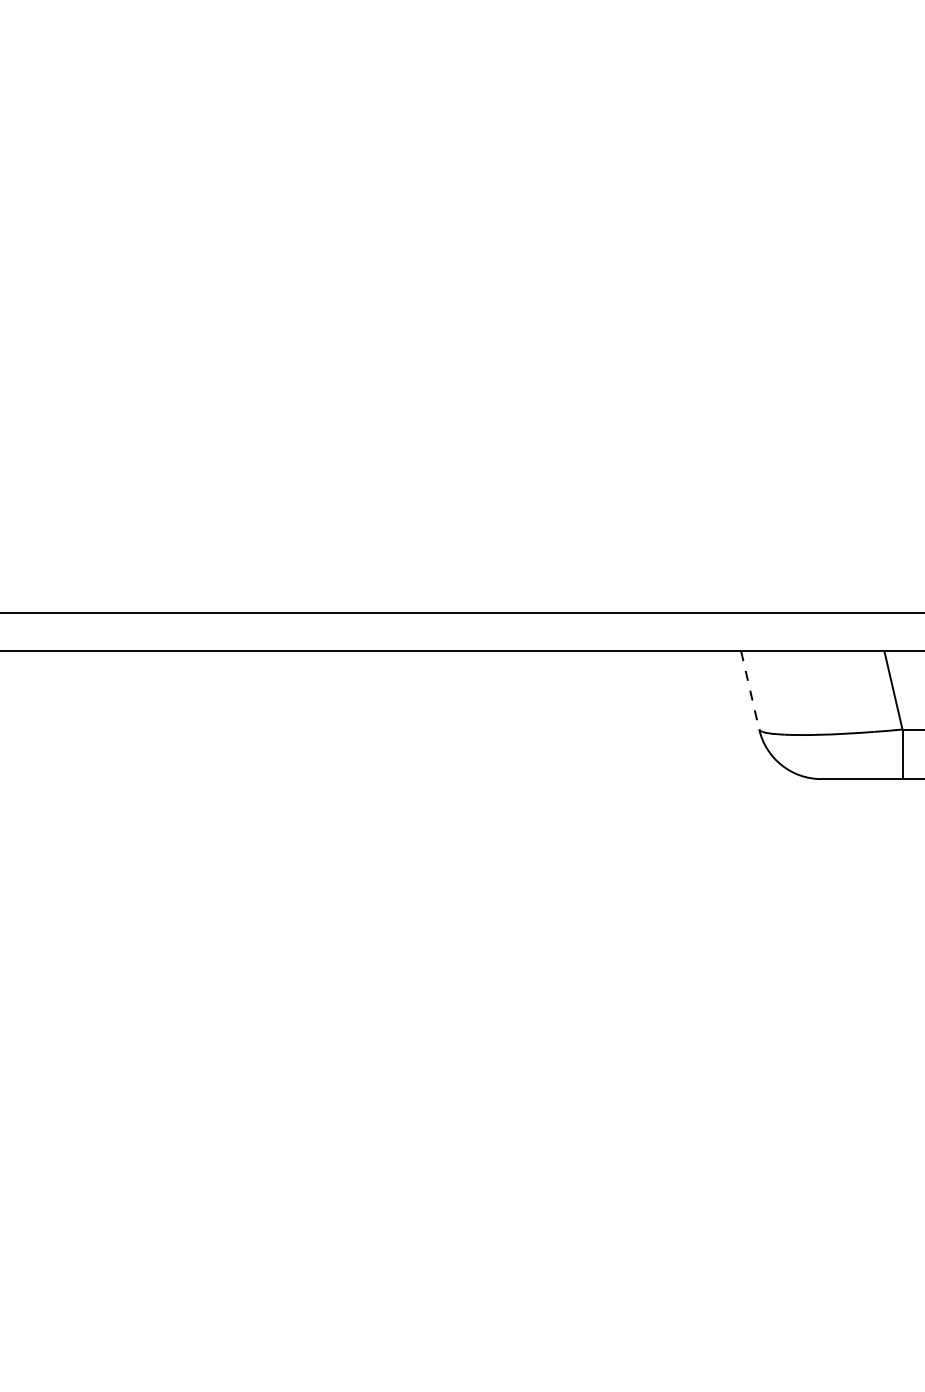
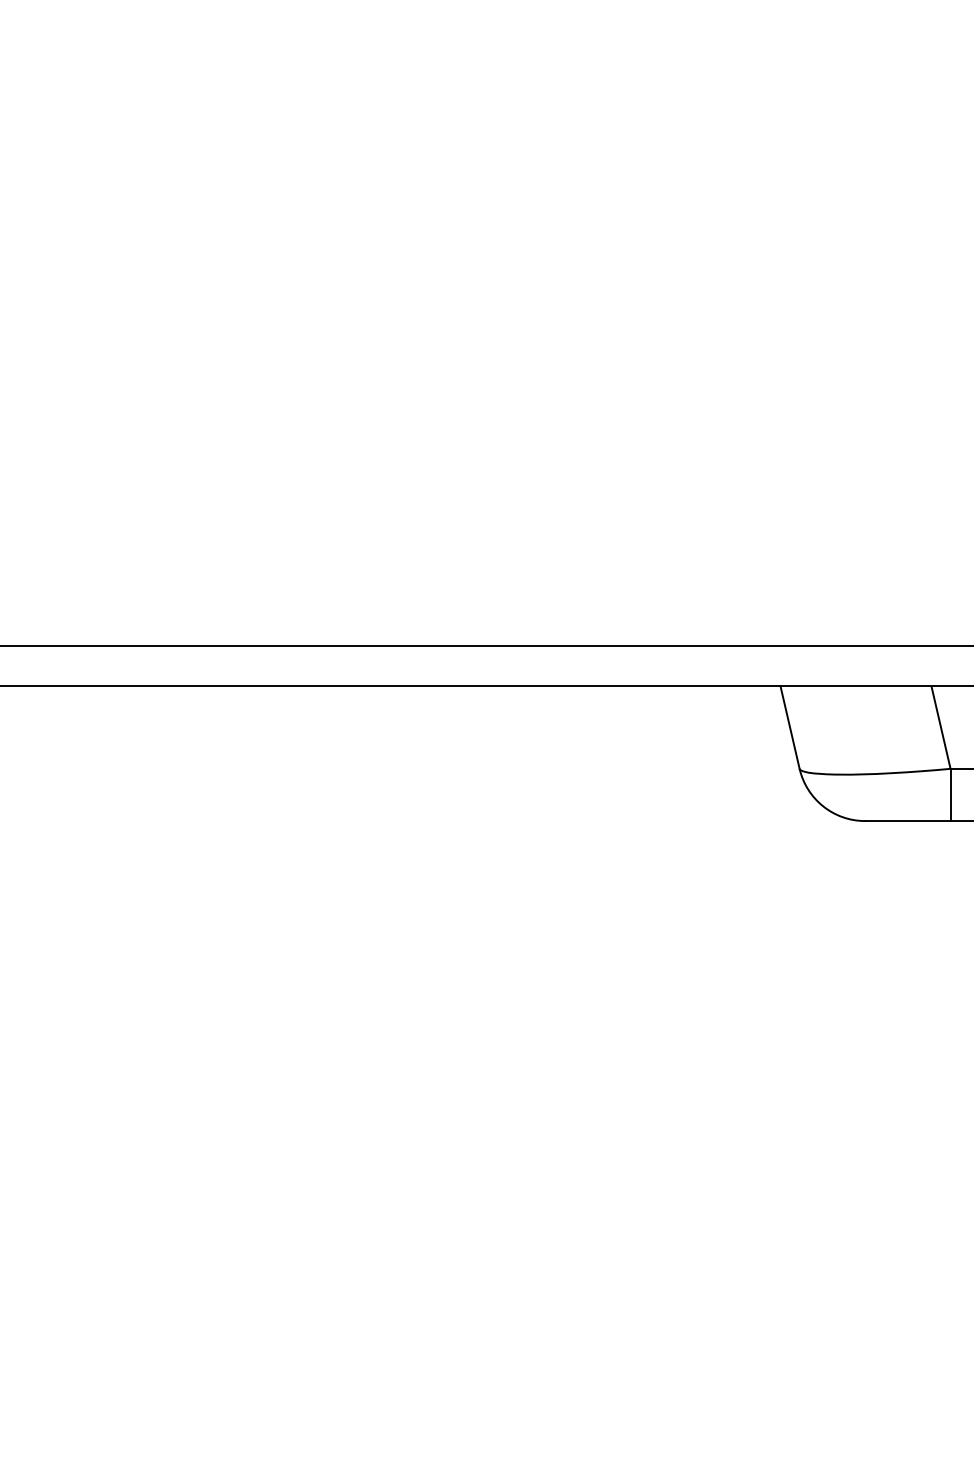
line: (750, 691) -> (790, 728), dashed -> solid

